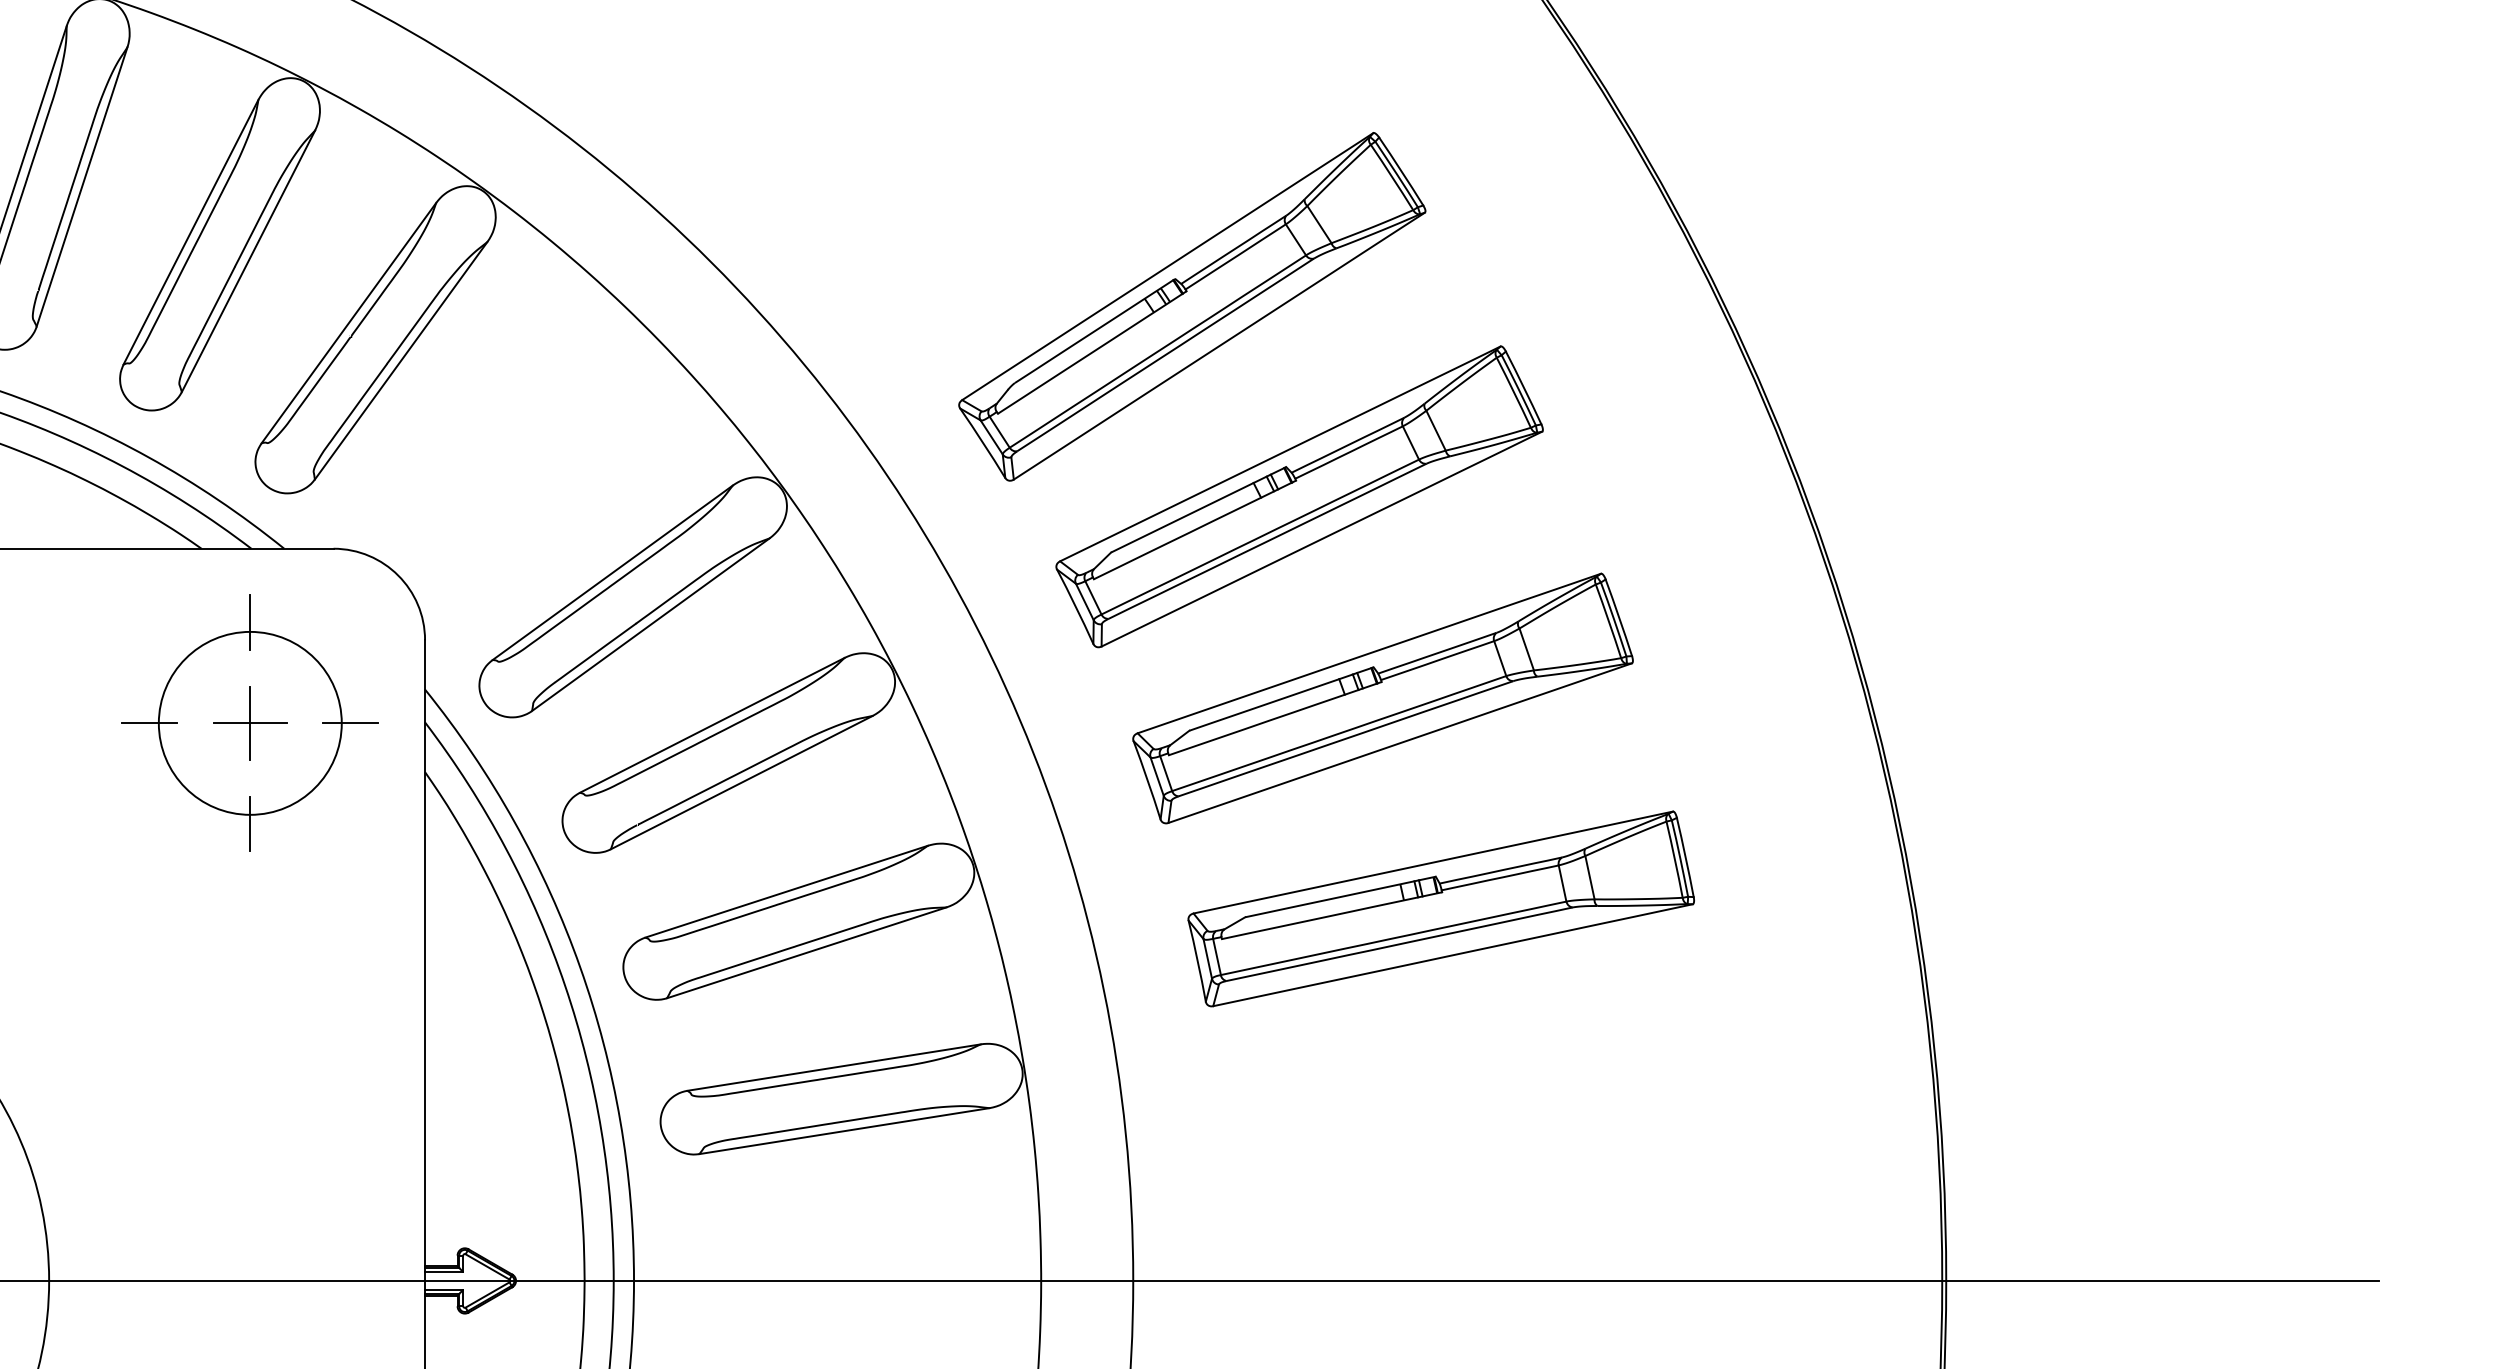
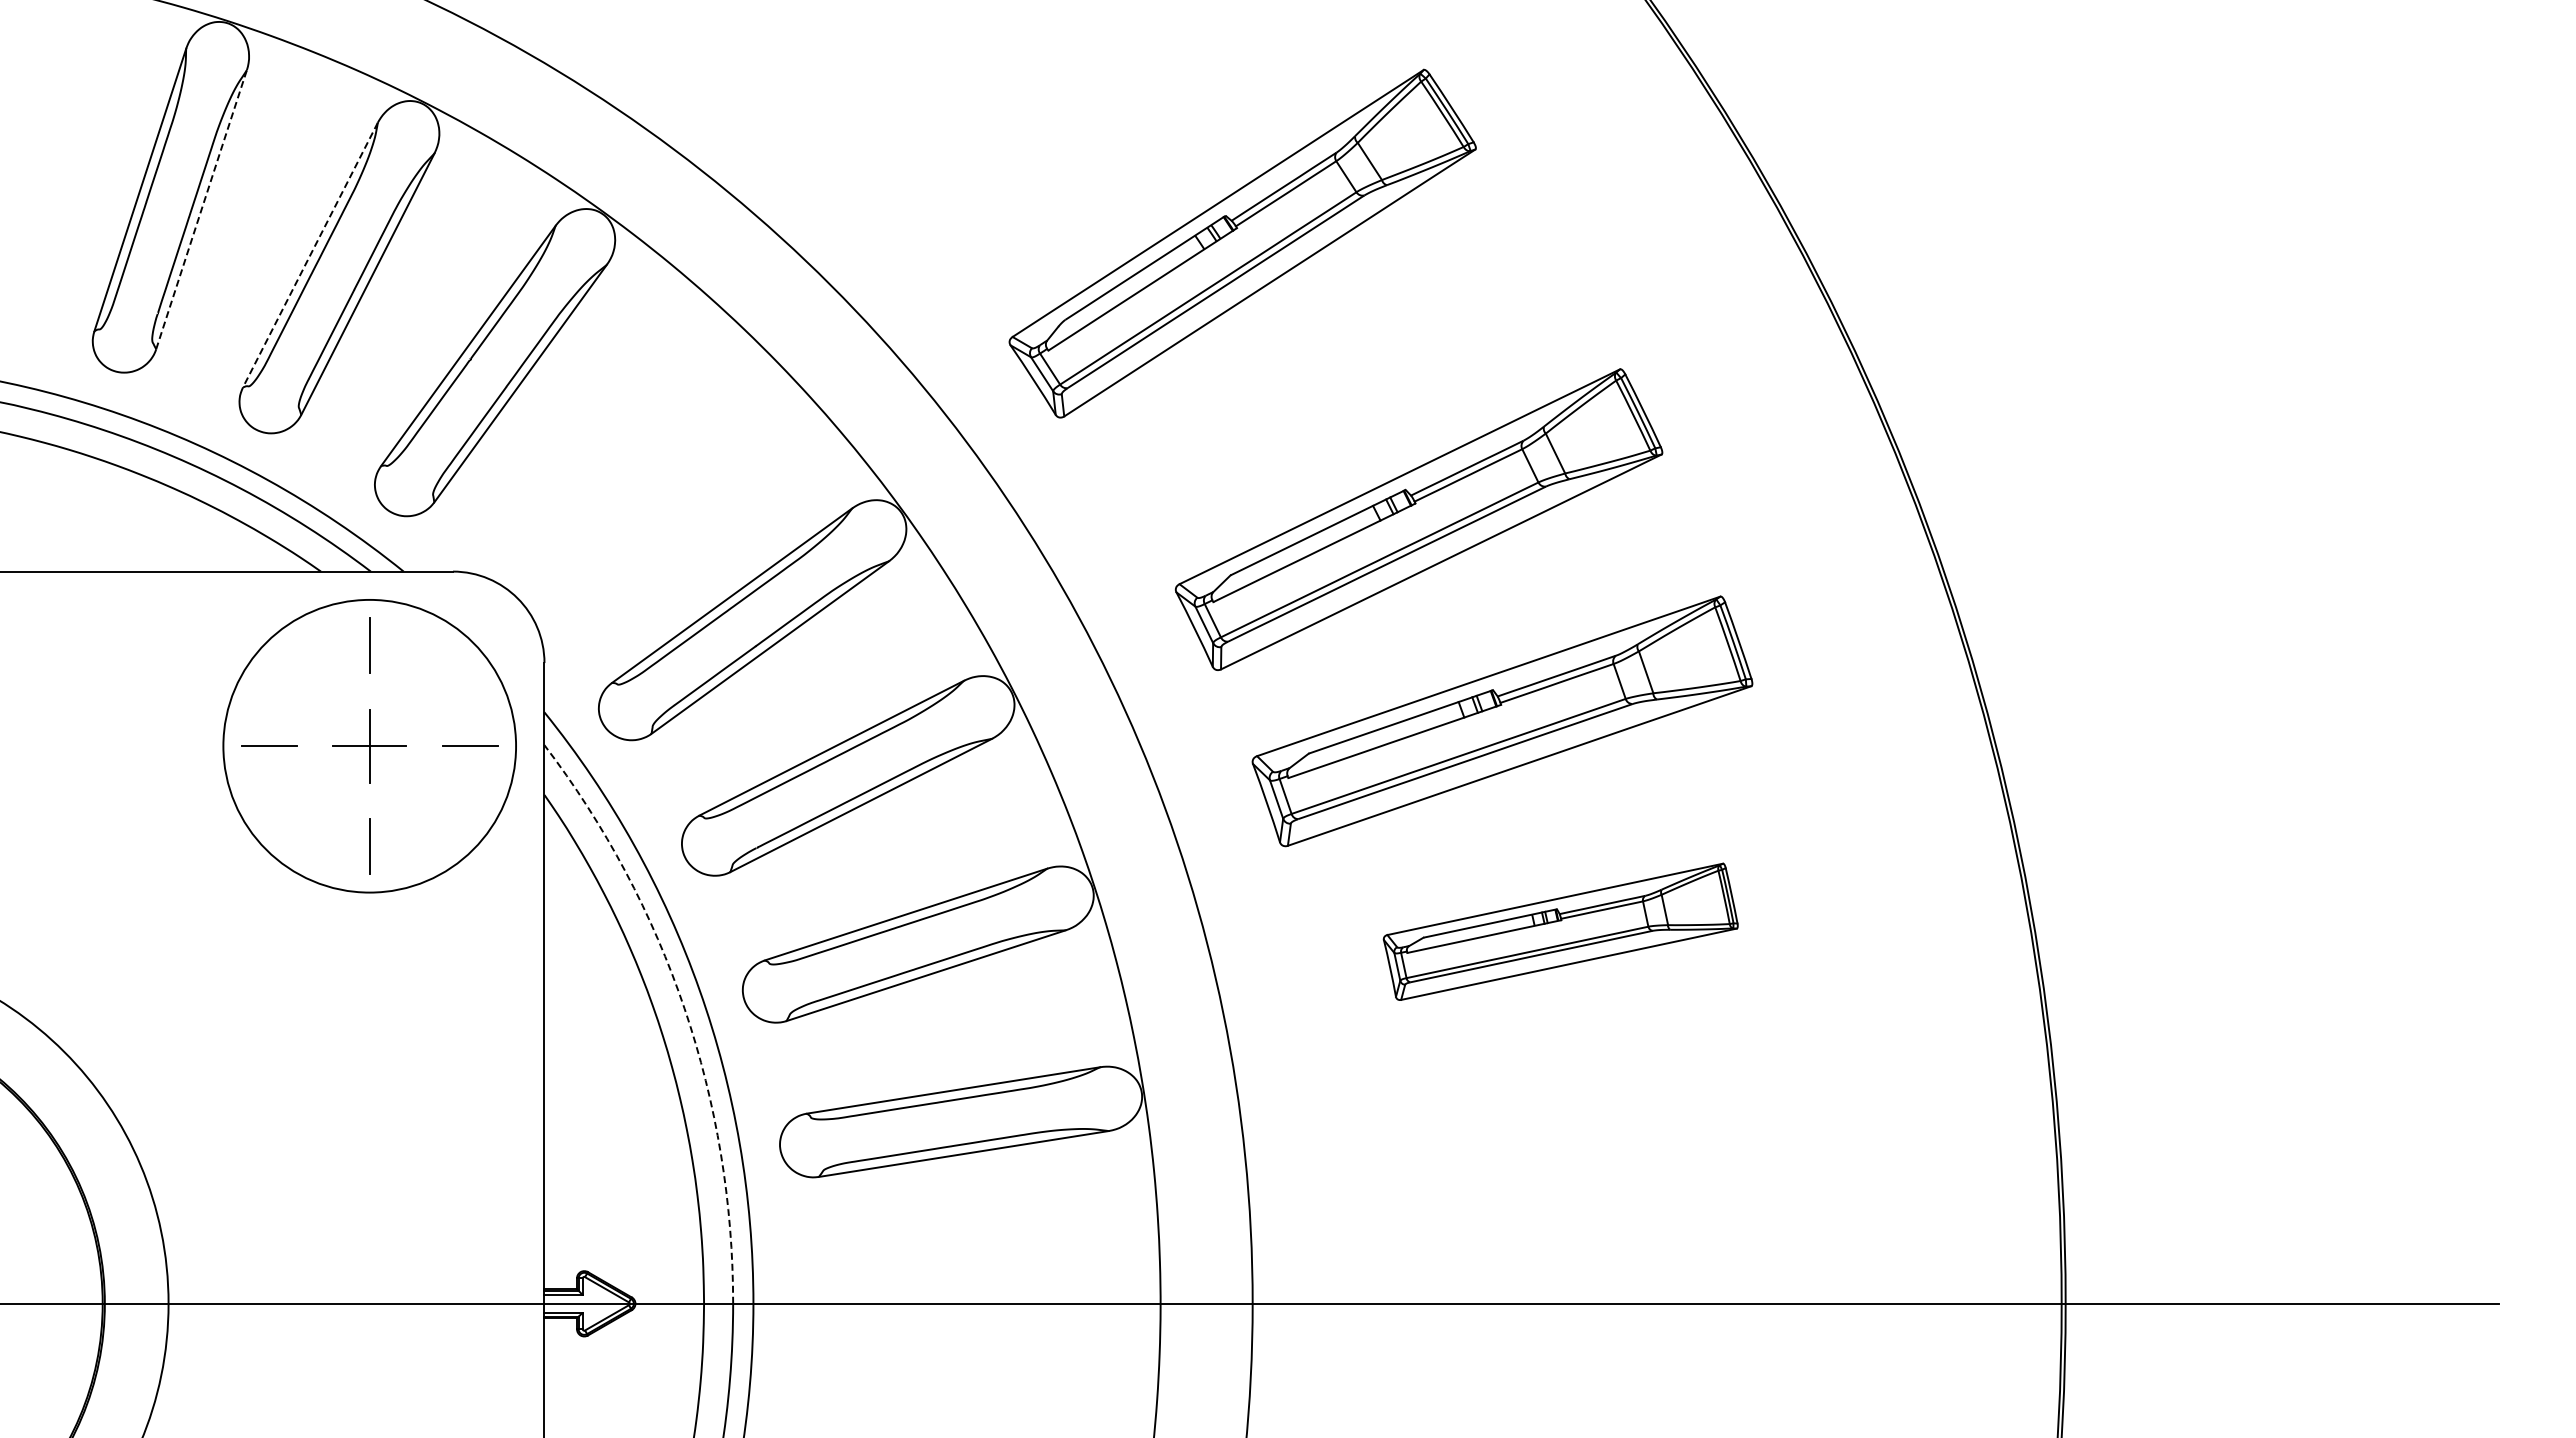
line: (82, 186) -> (201, 209), solid -> dashed
line: (191, 232) -> (310, 255), solid -> dashed
part: (1192, 306) -> (1242, 243), moved
circle: (250, 722) -> (369, 745), size x1.6
part: (1441, 908) -> (1560, 931), size x0.7
arc: (565, 985) -> (684, 1008), solid -> dashed

